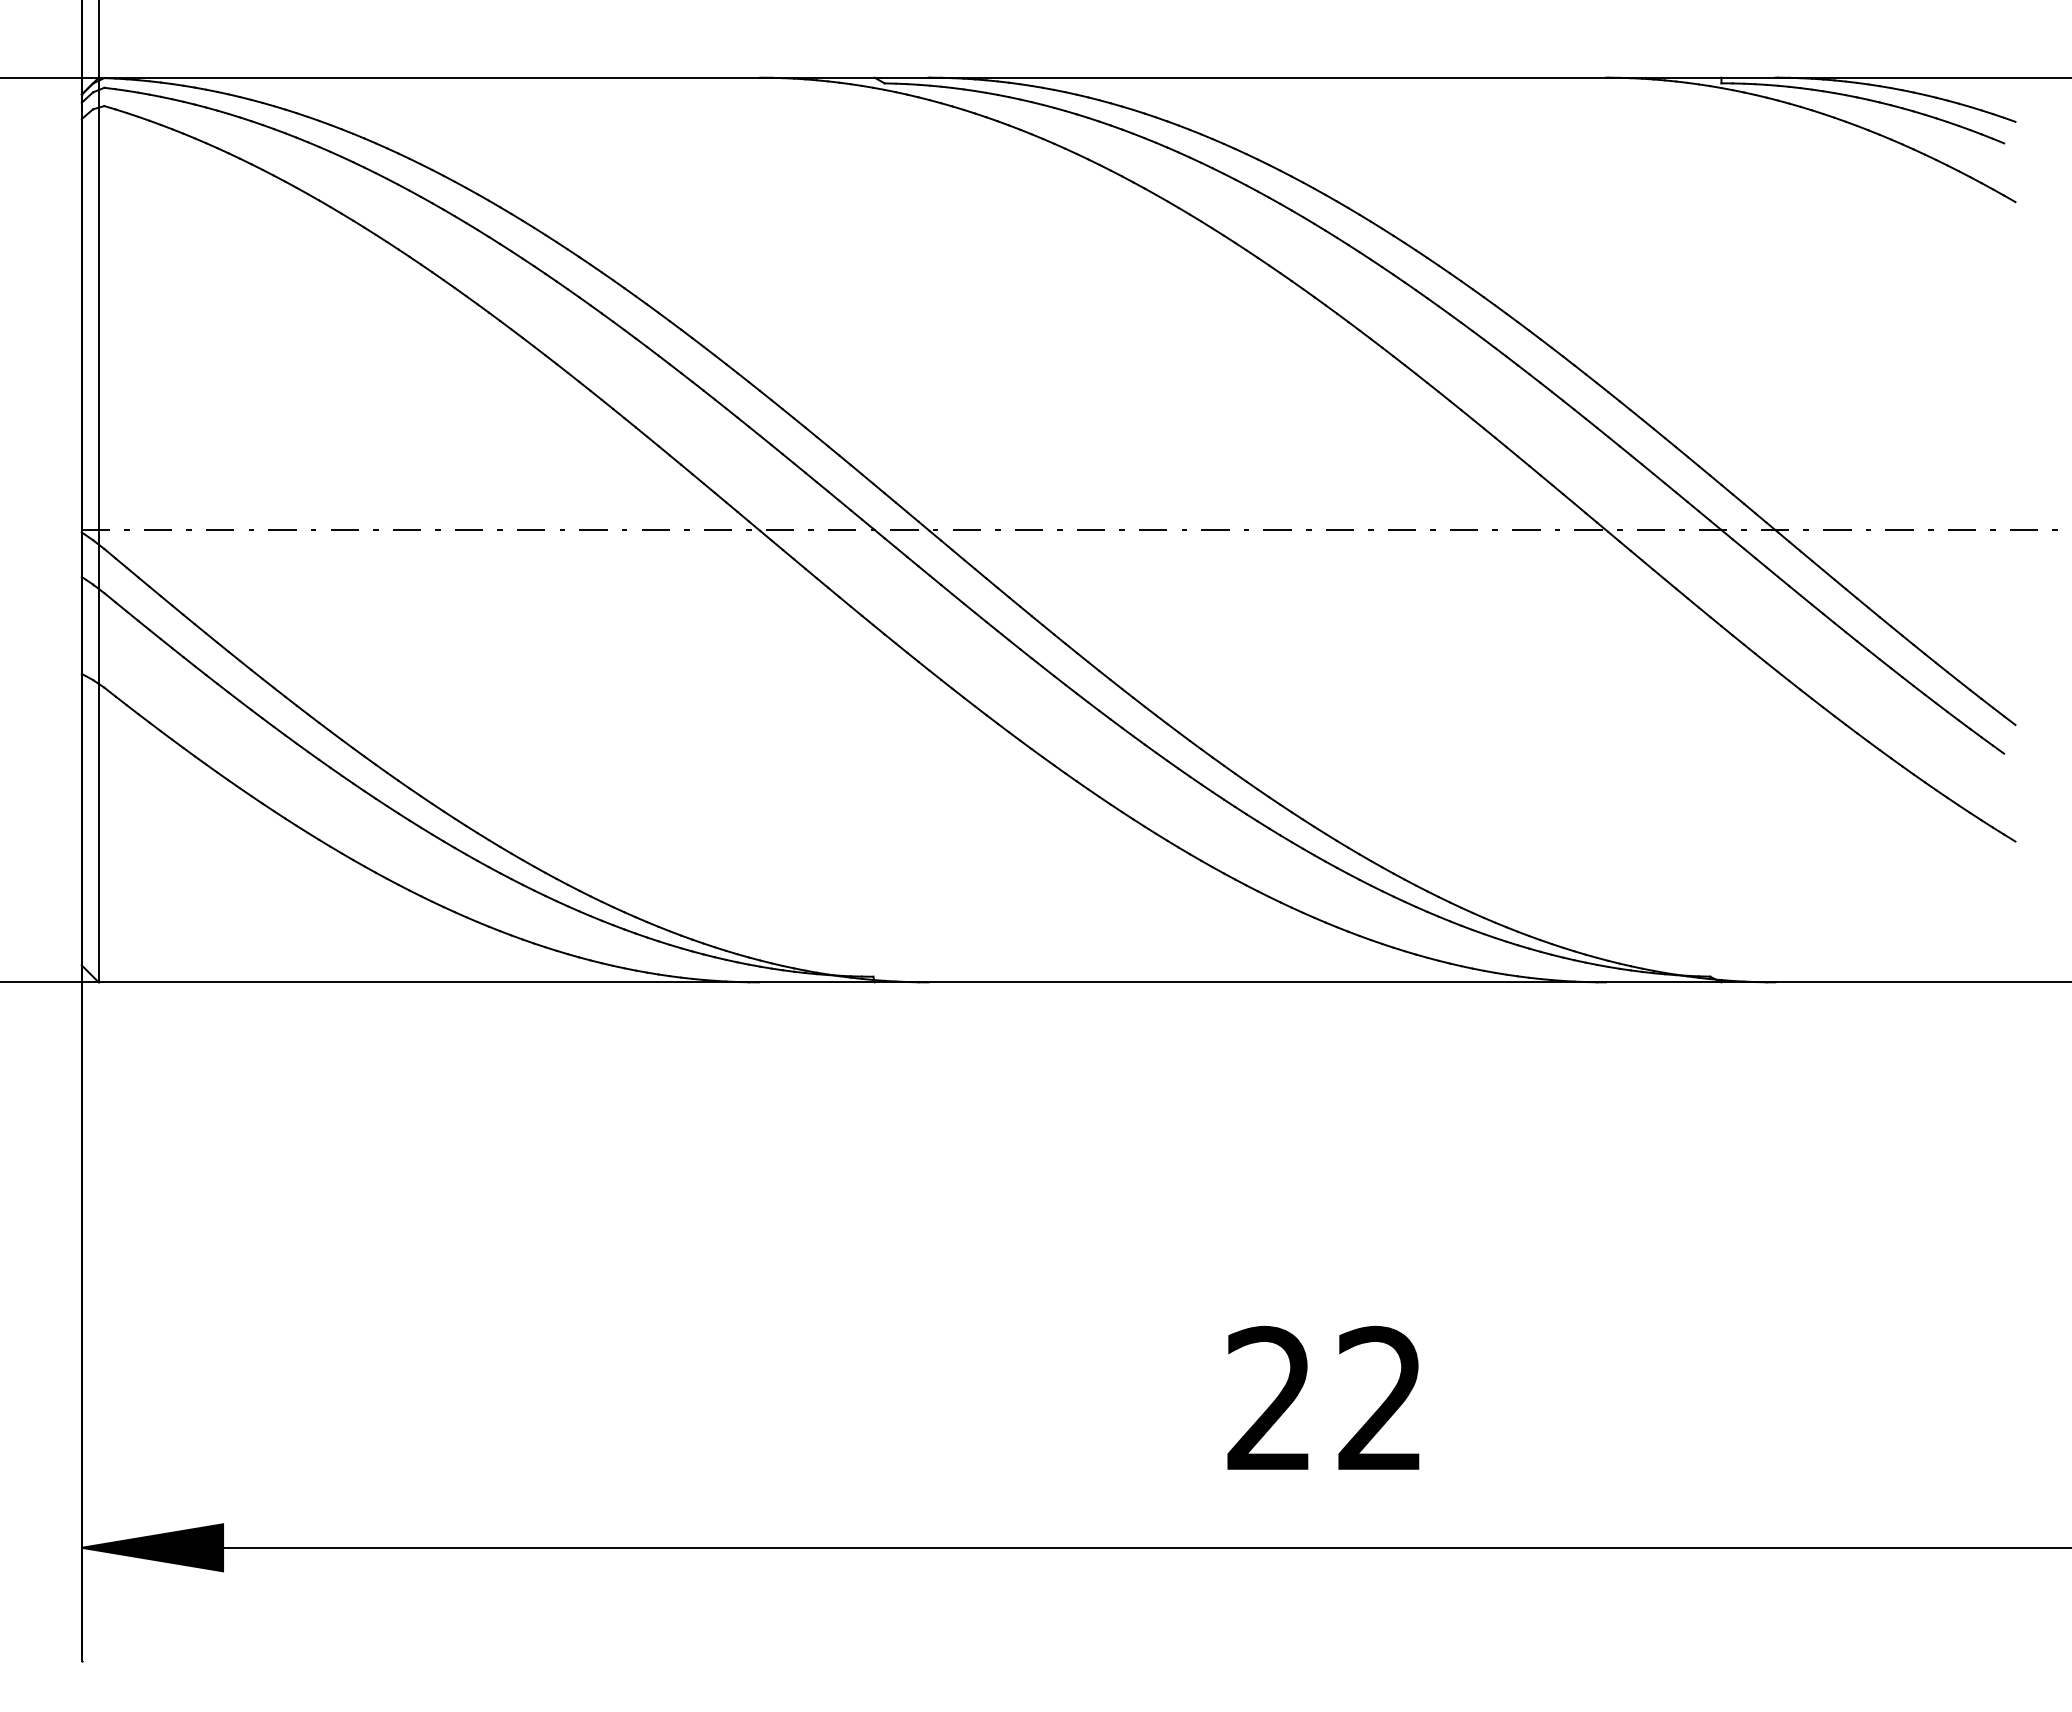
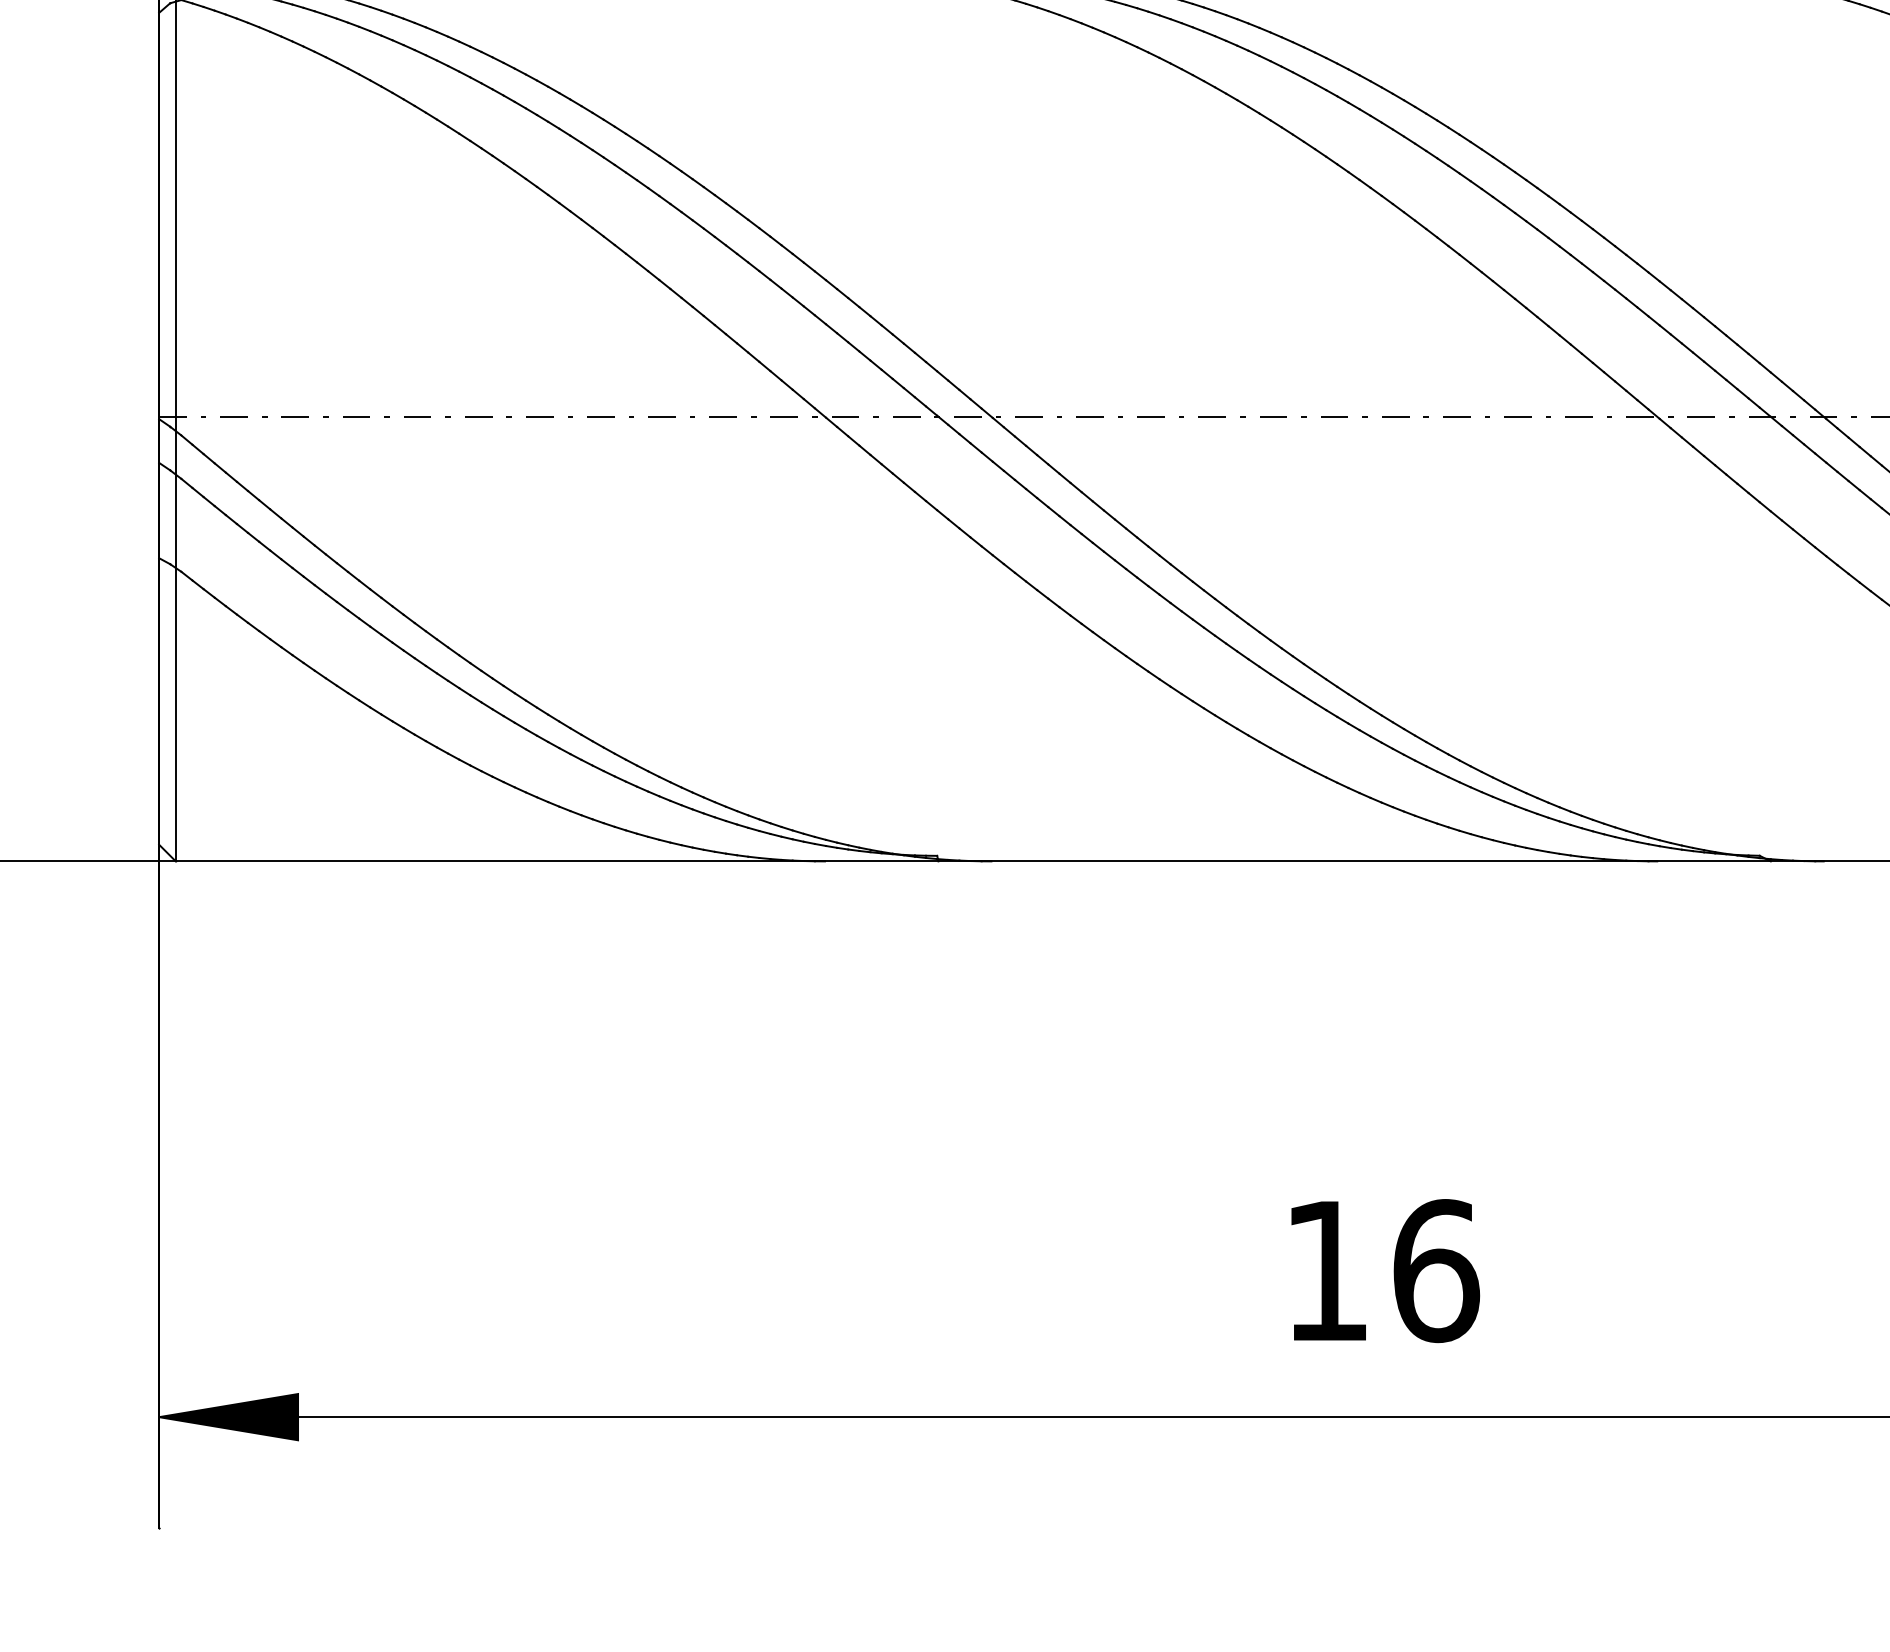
text: (1326, 1398) -> (1382, 1270), 22 -> 16

